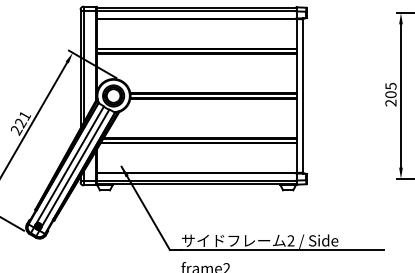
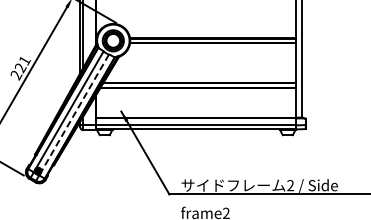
line: (75, 168) -> (75, 113), solid -> dashed

